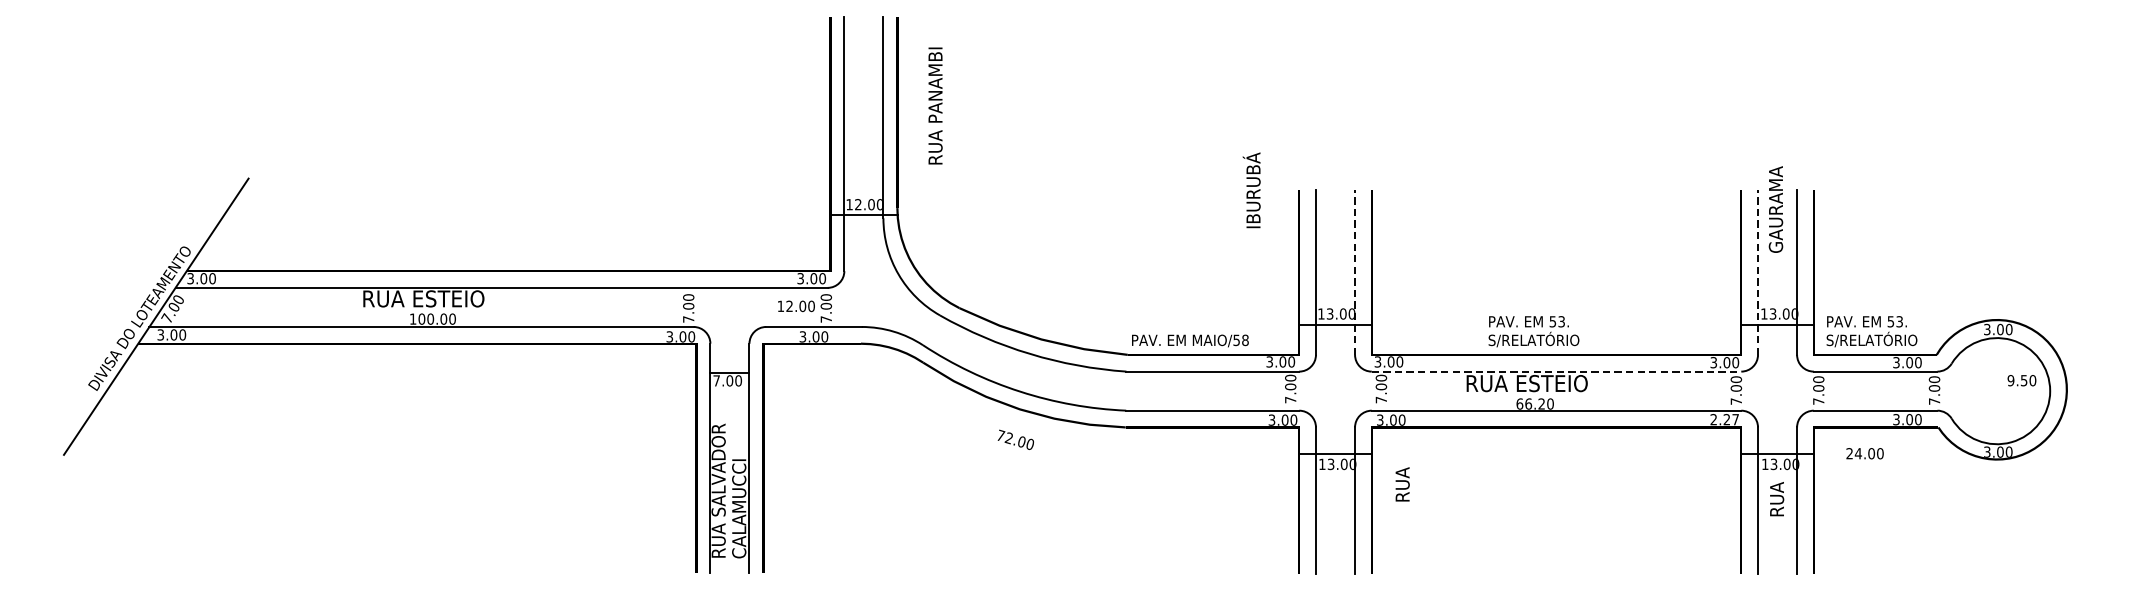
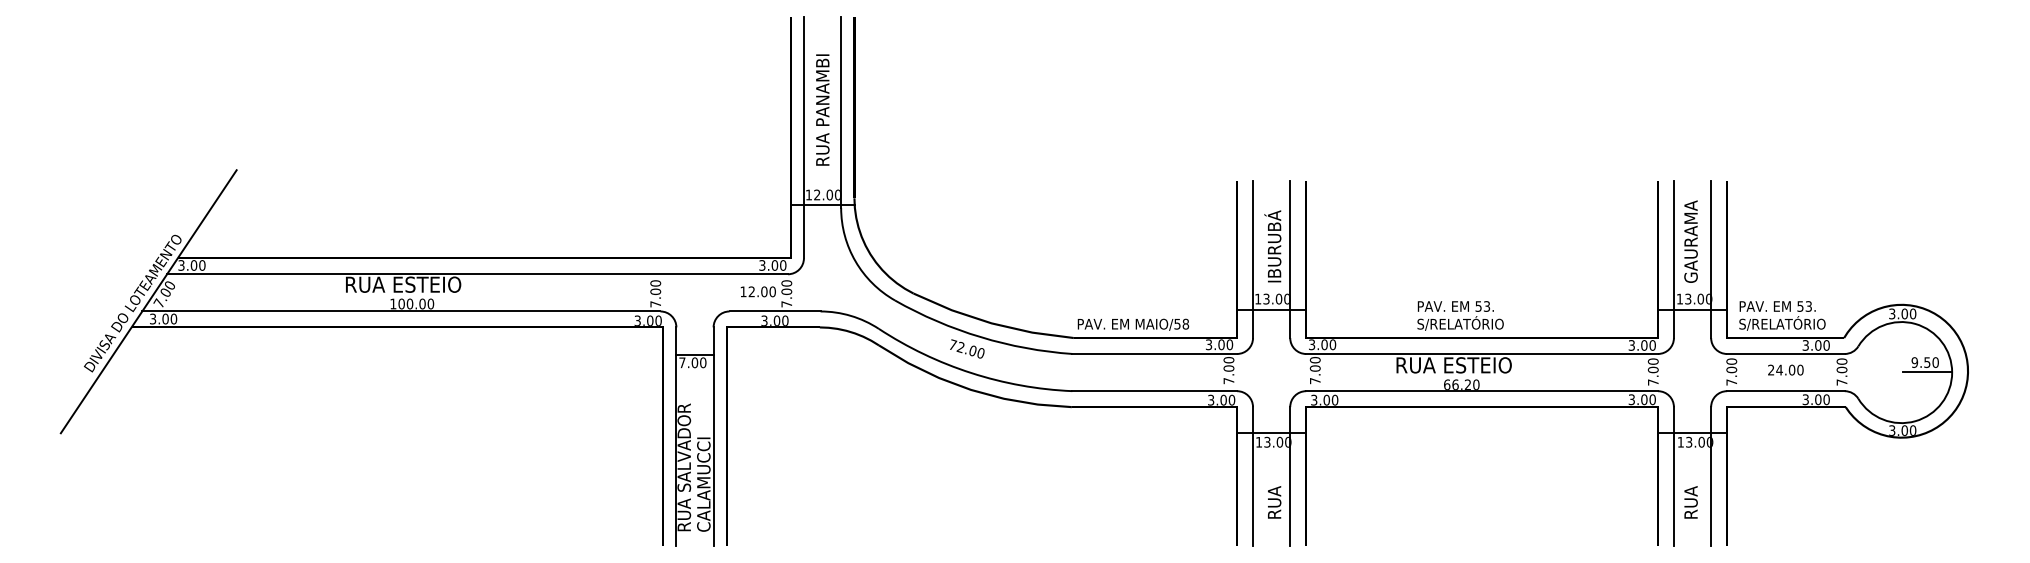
text: (935, 105) -> (822, 109), moved
text: (1251, 190) -> (1272, 246), moved
text: (1775, 209) -> (1690, 241), moved
line: (1355, 272) -> (1290, 259), dashed -> solid
line: (1757, 272) -> (1673, 259), dashed -> solid
line: (1556, 371) -> (1482, 353), dashed -> solid
line: (2024, 391) -> (1927, 372), added
text: (1723, 419) -> (1641, 399), 2.27 -> 3.00
text: (1016, 439) -> (967, 348), moved
text: (1864, 453) -> (1785, 369), moved
text: (1402, 484) -> (1274, 502), moved
text: (1776, 499) -> (1690, 502), moved

